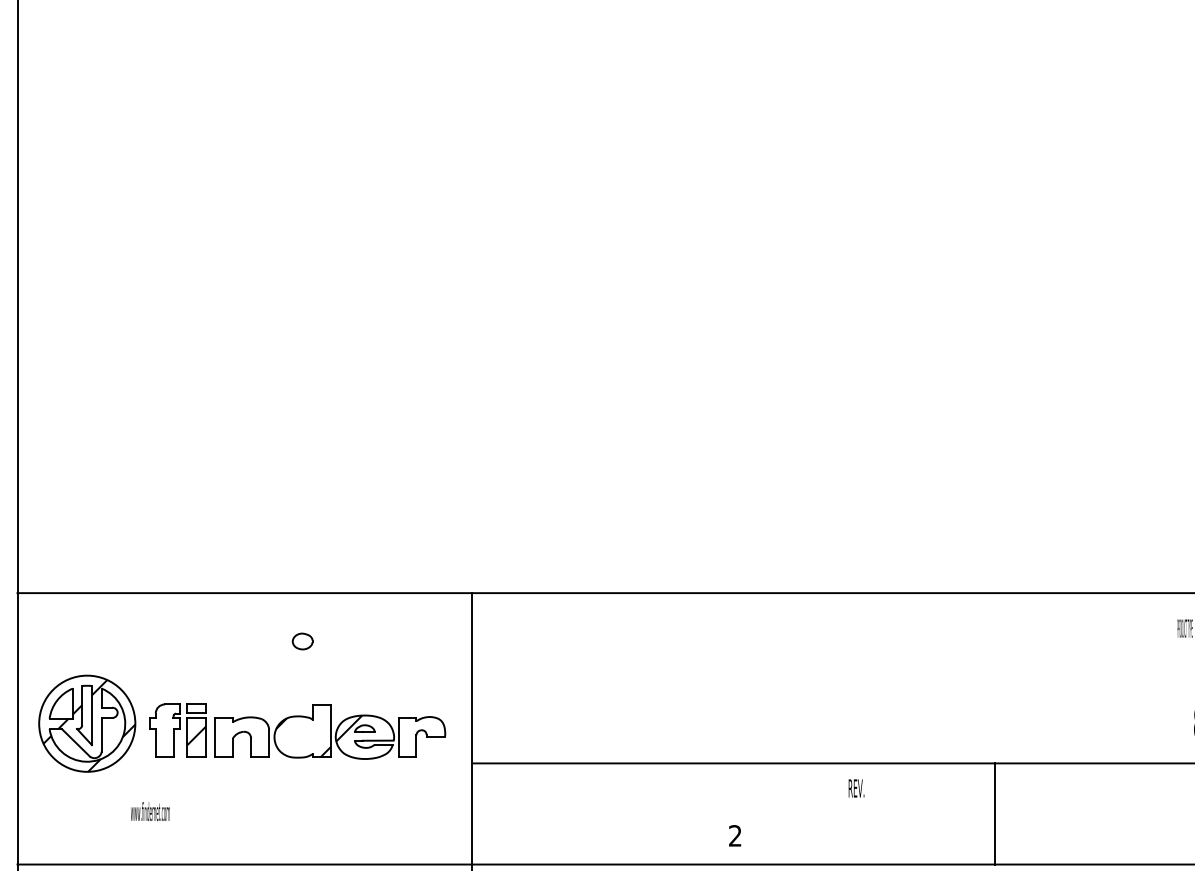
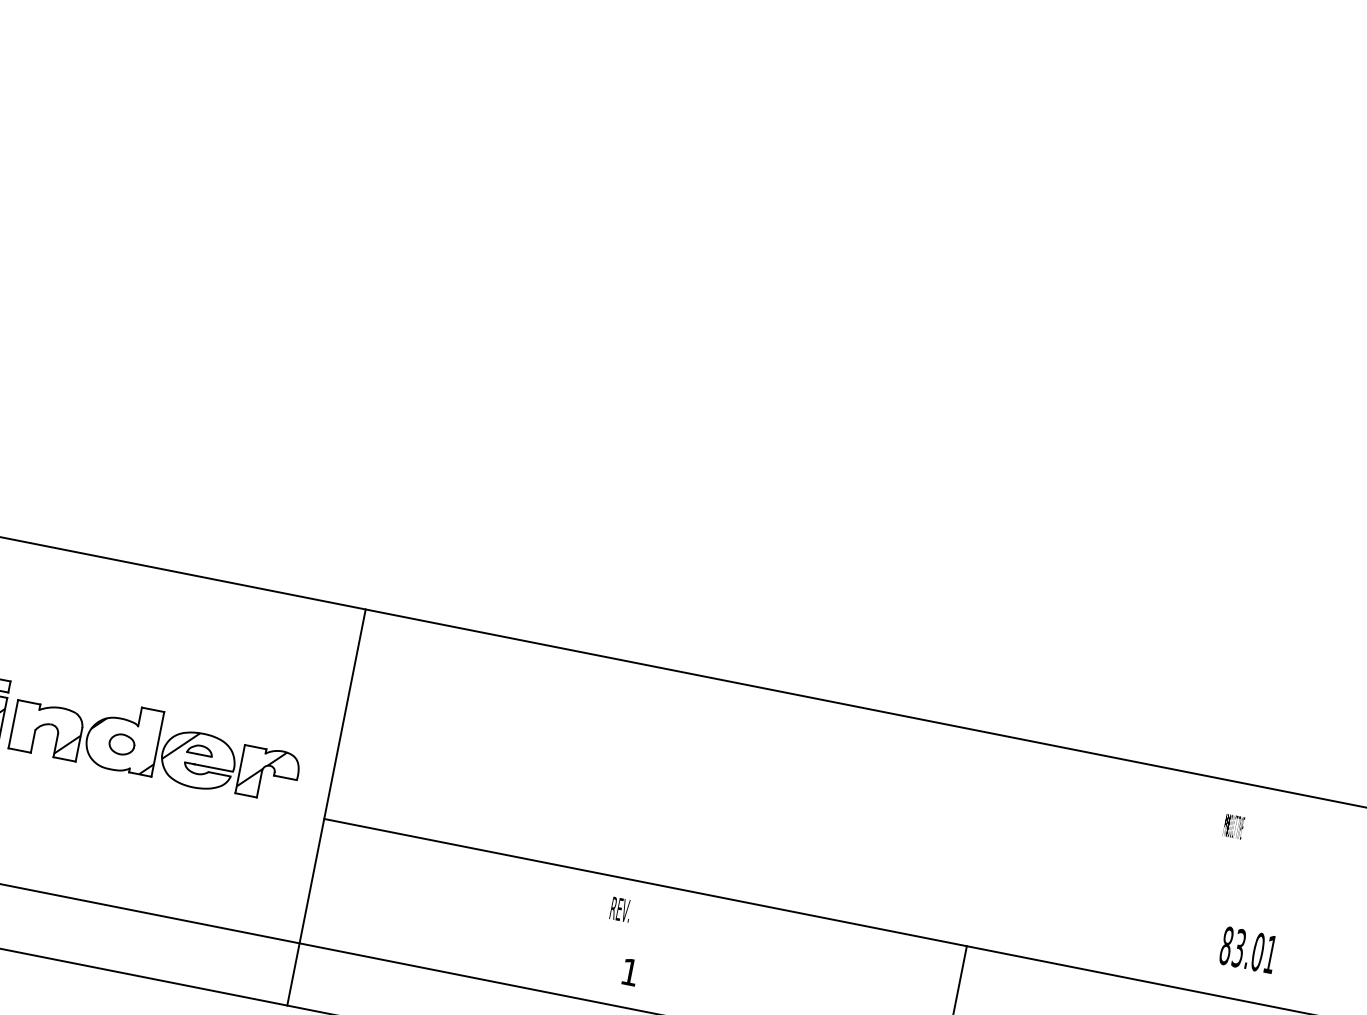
part: (302, 641) -> (121, 744), moved
hatch: (415, 734) -> (261, 769), added
hatch: (241, 735) -> (46, 728), added
text: (856, 788) -> (620, 909), moved
text: (735, 835) -> (630, 971), 2 -> 1

